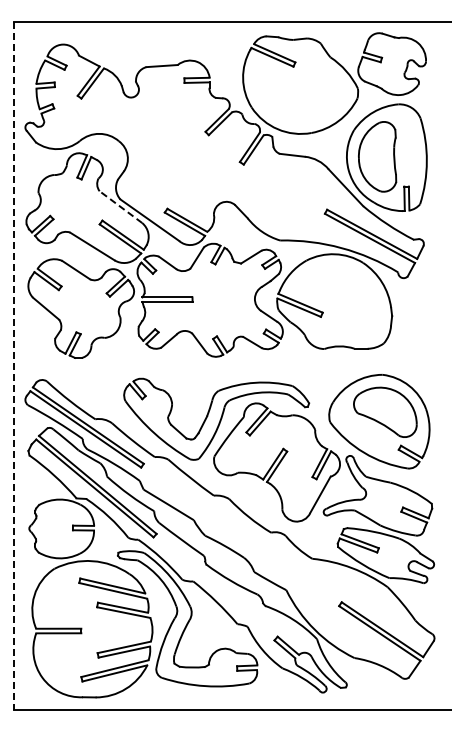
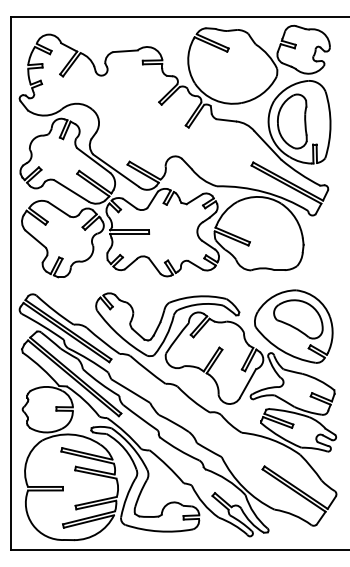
line: (120, 207) -> (93, 160), dashed -> solid
line: (13, 366) -> (10, 283), dashed -> solid

